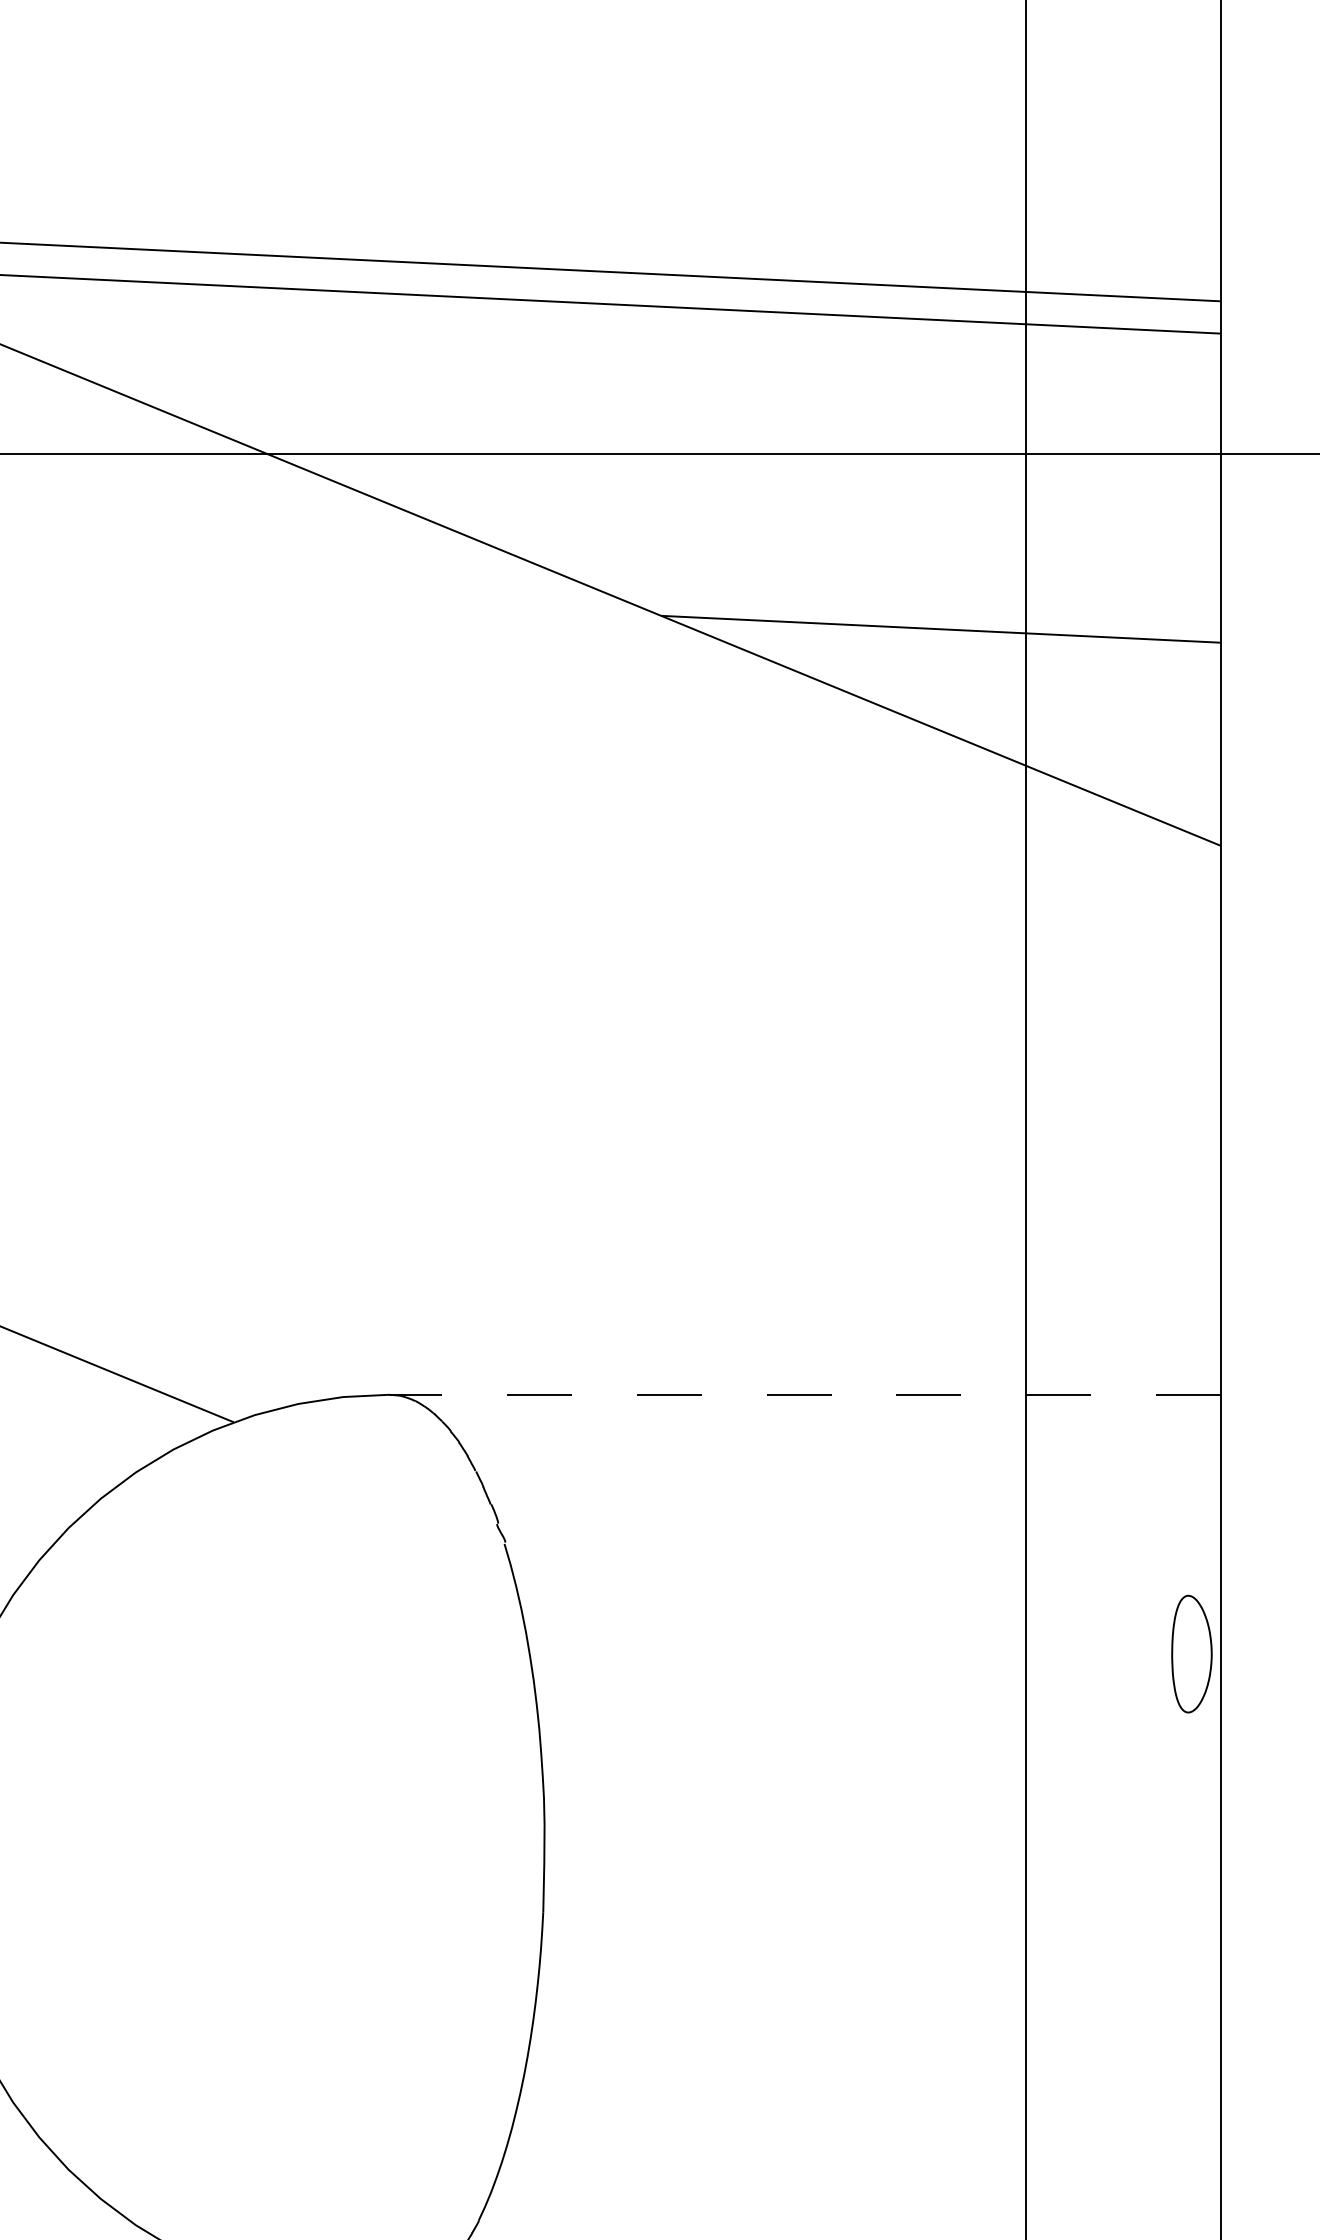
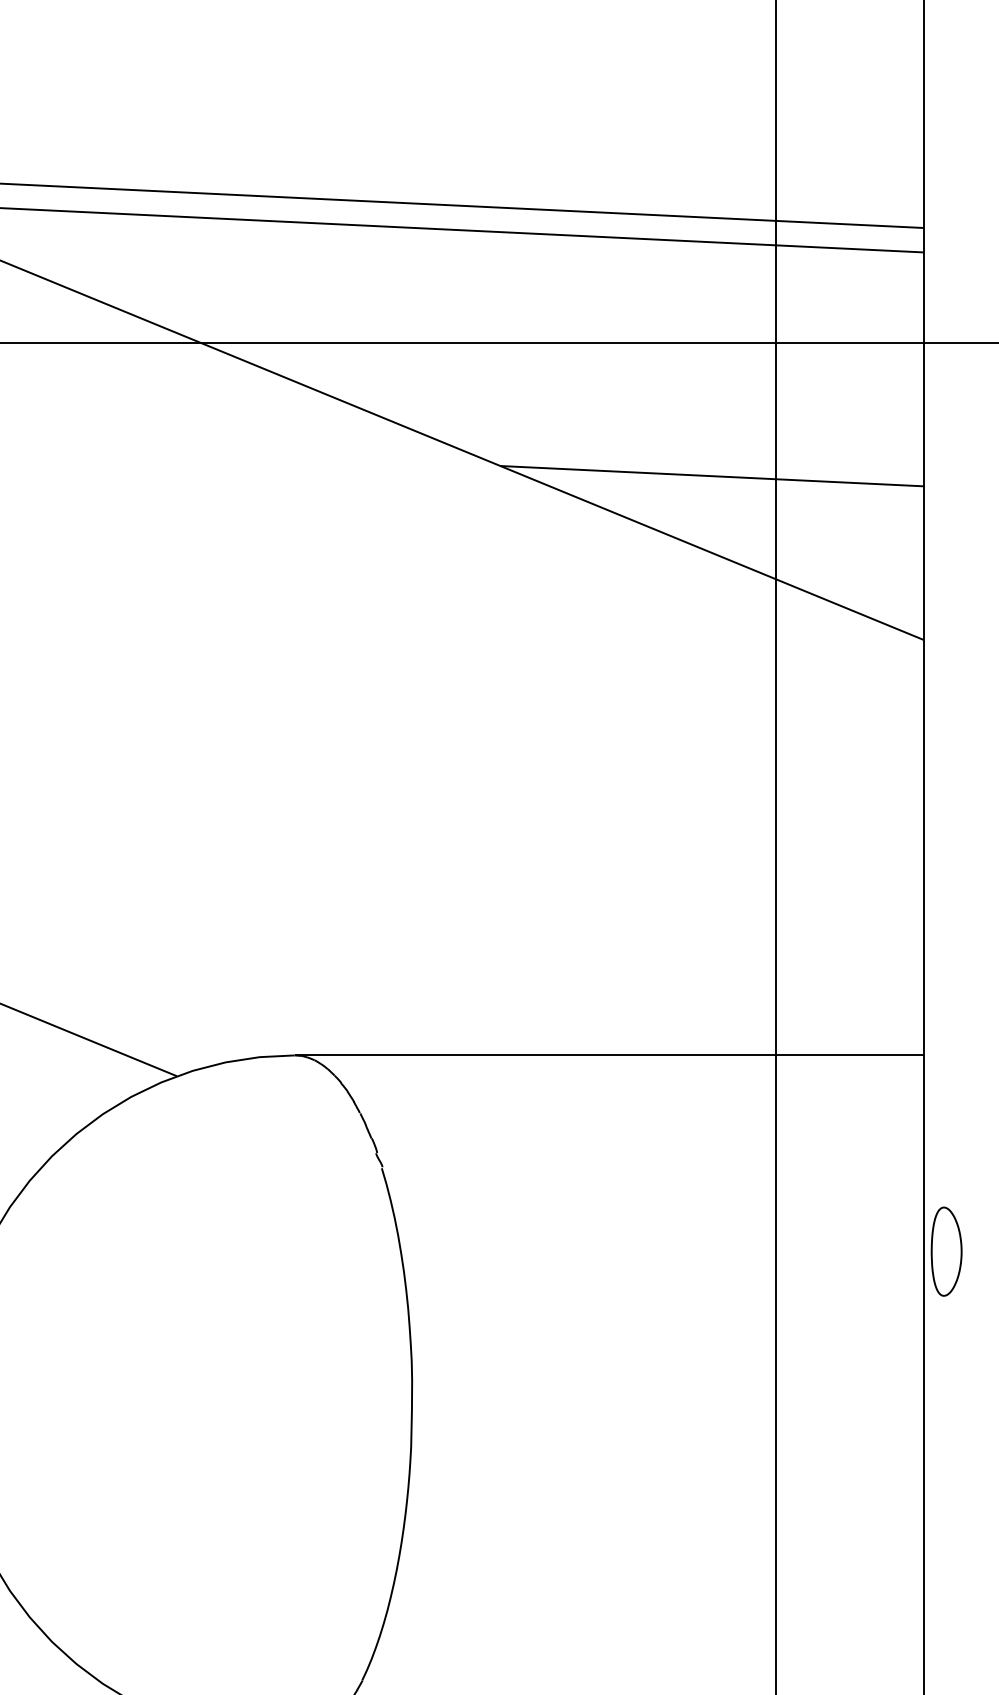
line: (804, 1394) -> (608, 1055), dashed -> solid
part: (1191, 1653) -> (946, 1251), moved

